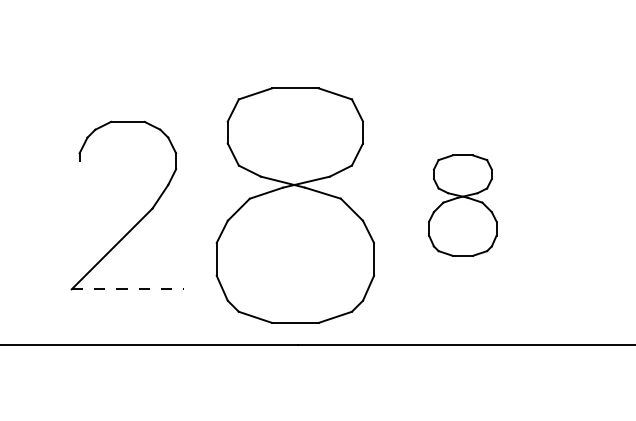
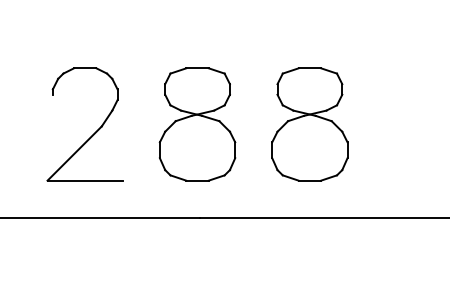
part: (295, 205) -> (197, 124), size x0.71
part: (462, 205) -> (309, 124), size x1.67
line: (128, 289) -> (85, 180), dashed -> solid

